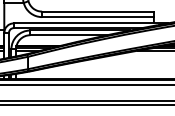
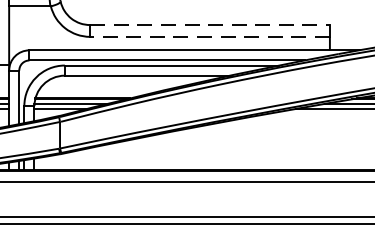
line: (98, 11) -> (211, 24), solid -> dashed
line: (98, 17) -> (211, 37), solid -> dashed

